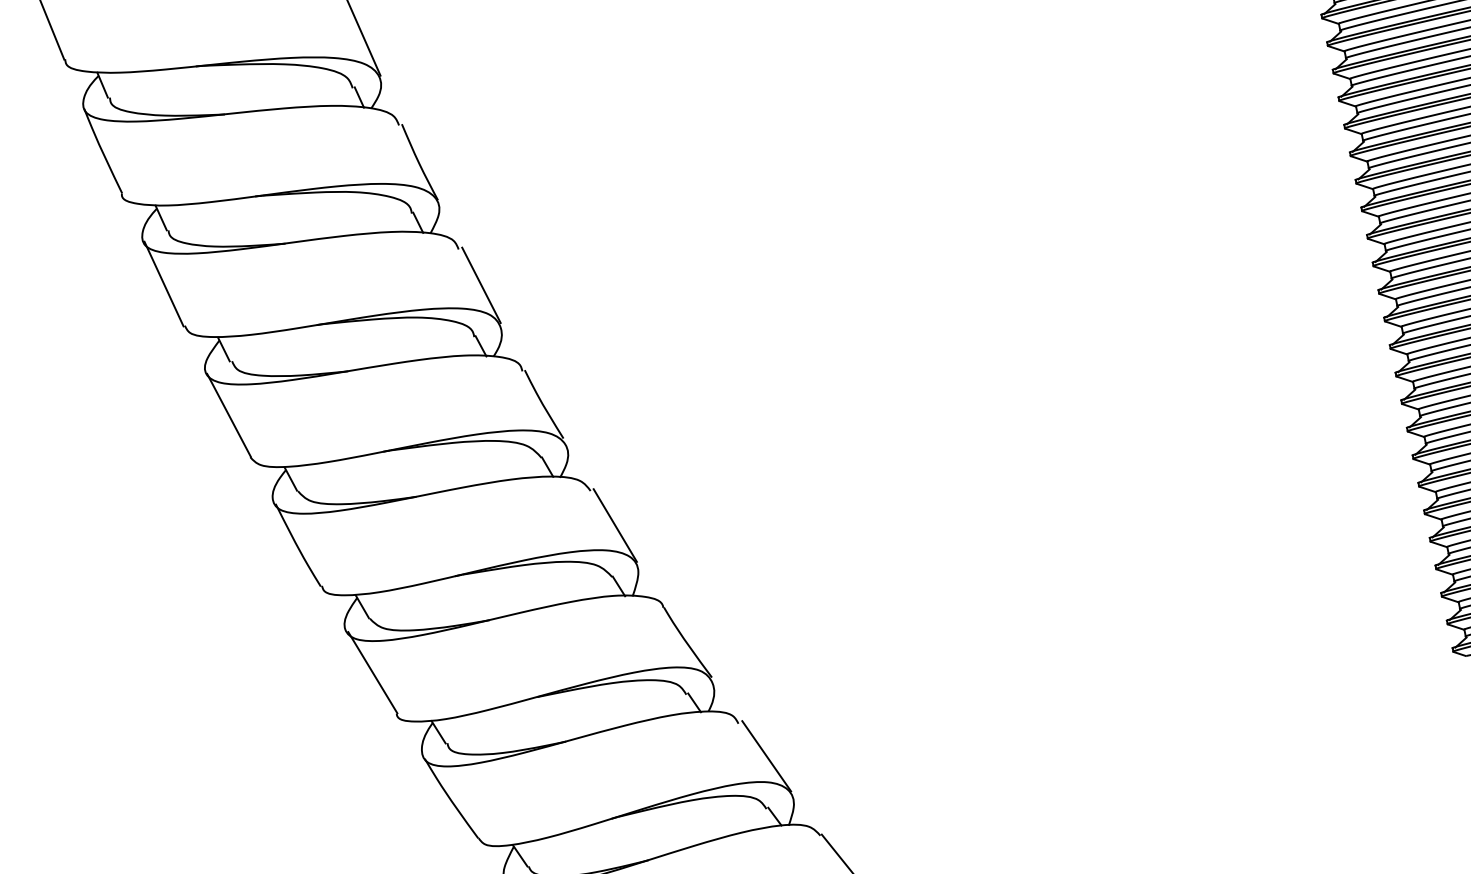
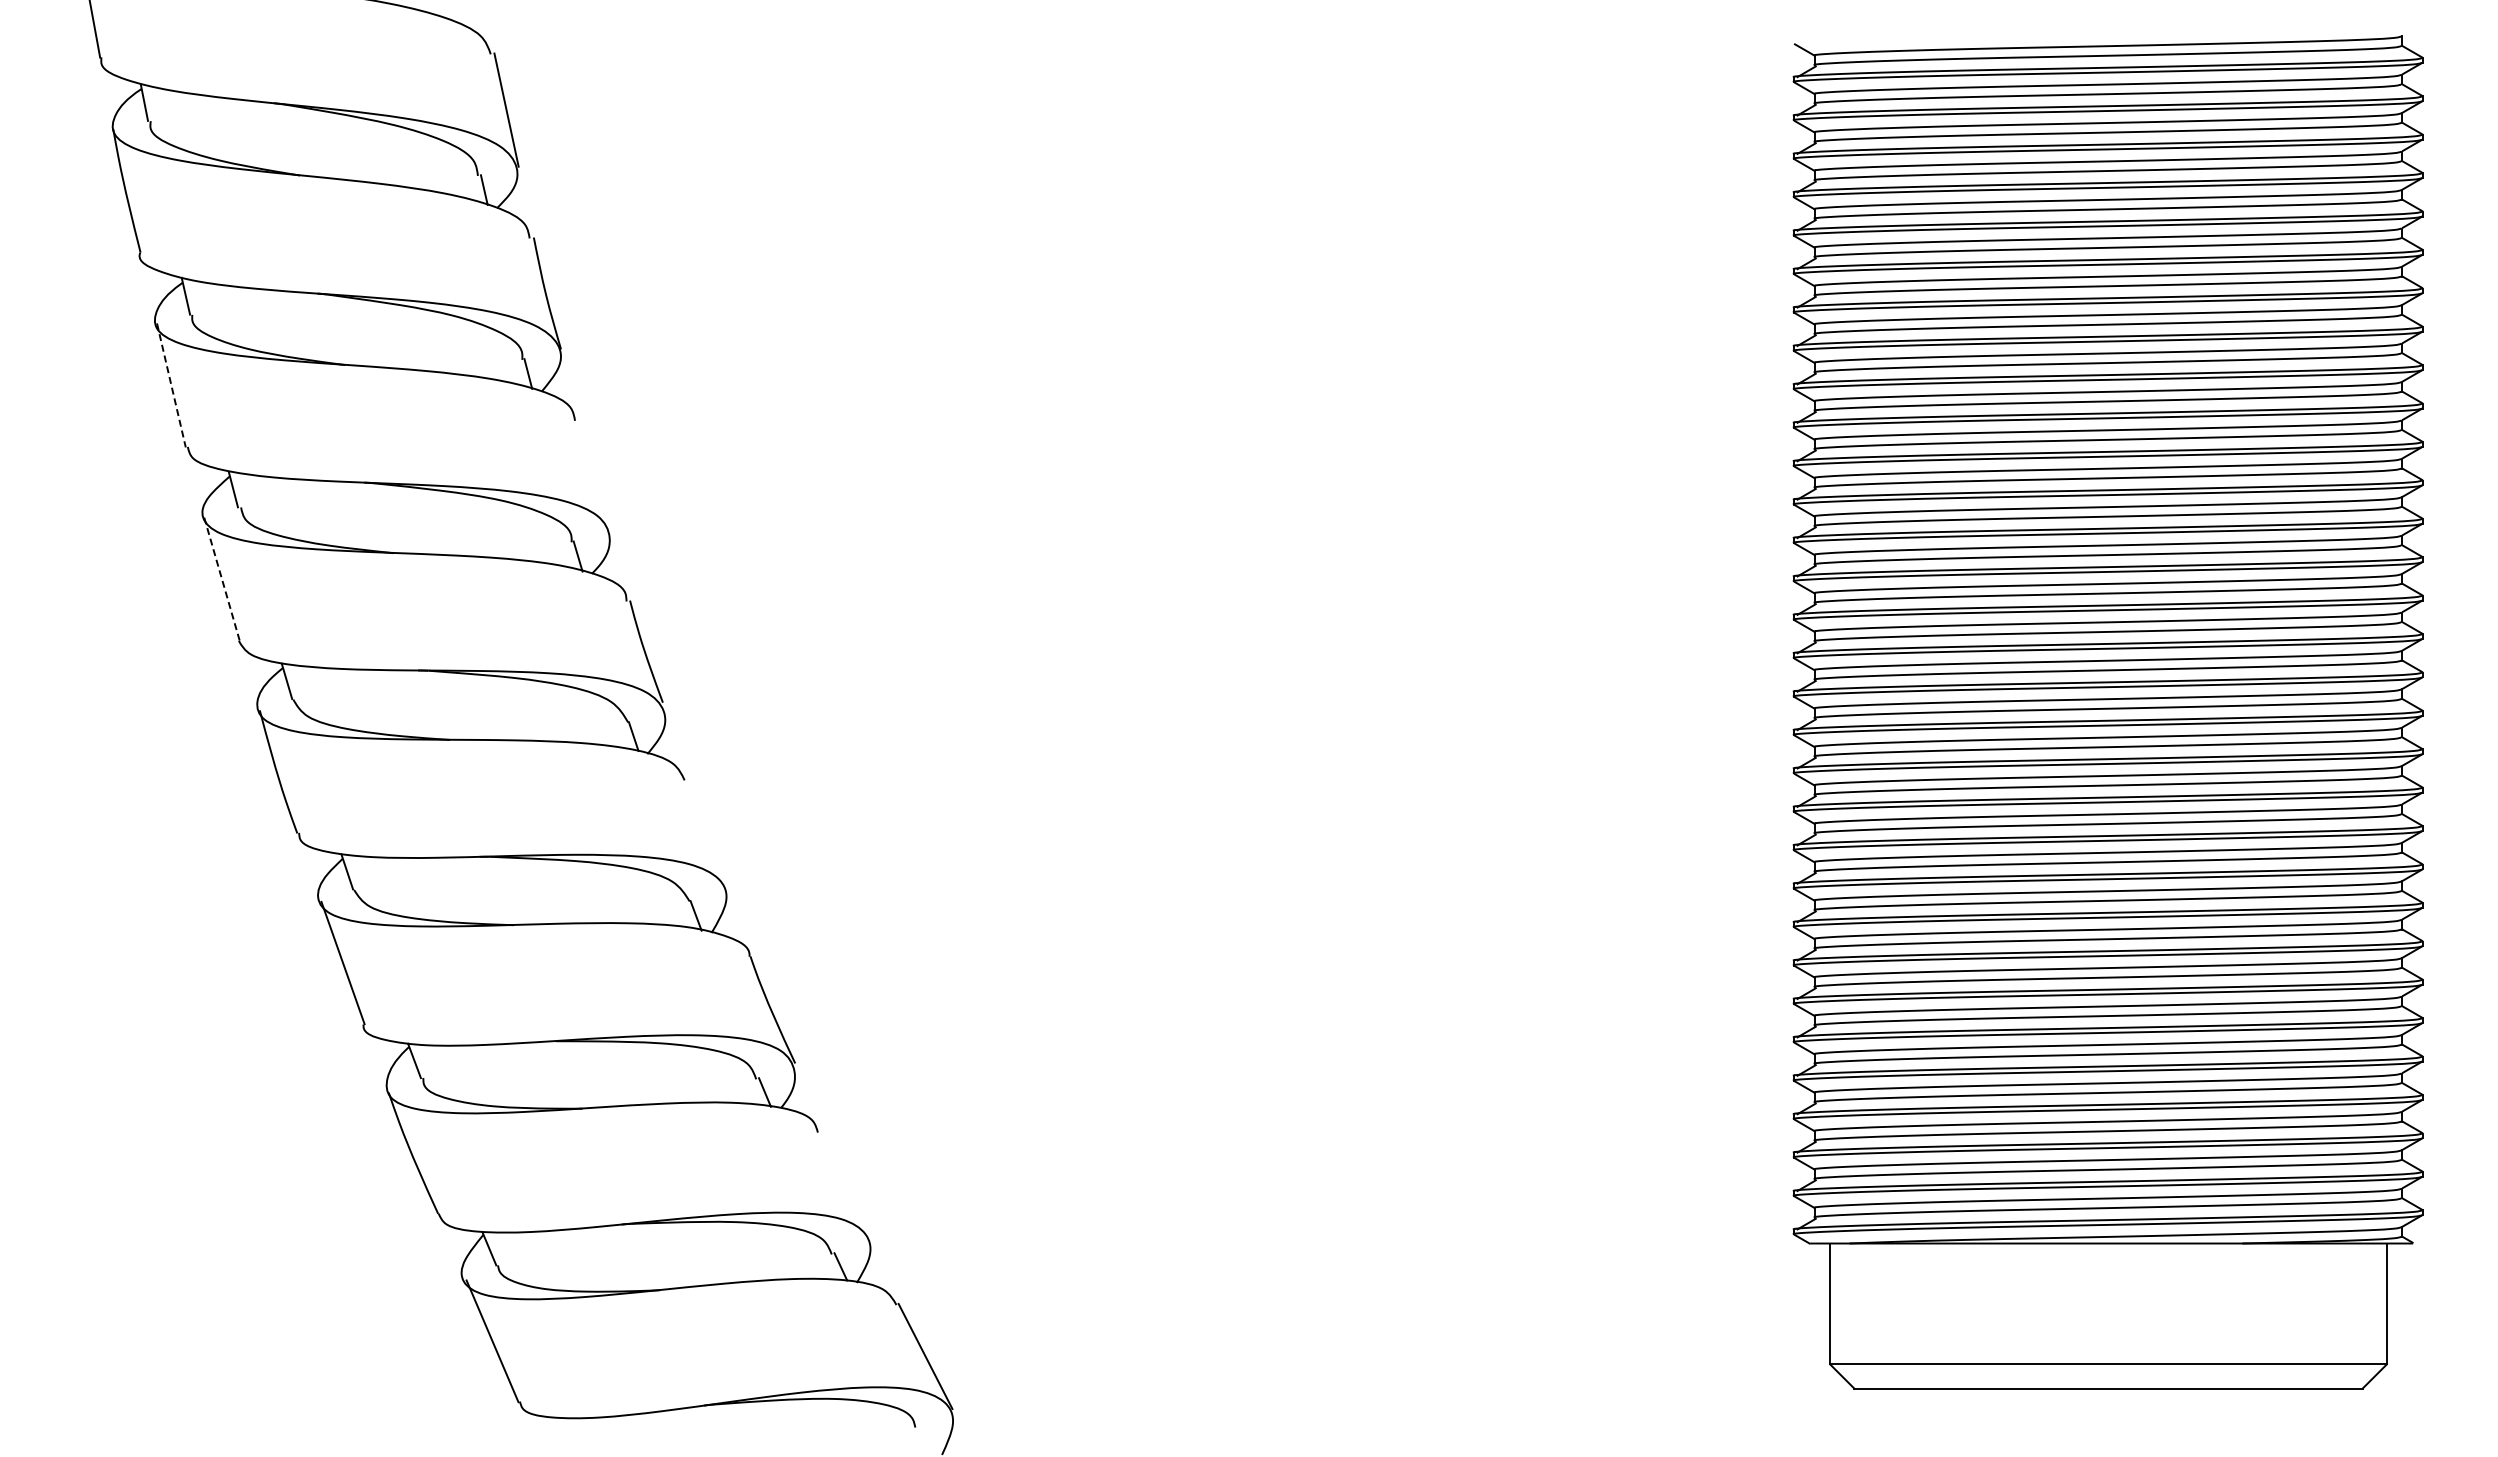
line: (164, 284) -> (171, 385), solid -> dashed
line: (481, 284) -> (595, 474), removed
line: (229, 415) -> (222, 579), solid -> dashed
line: (614, 525) -> (707, 833), removed
line: (766, 756) -> (846, 1183), removed

